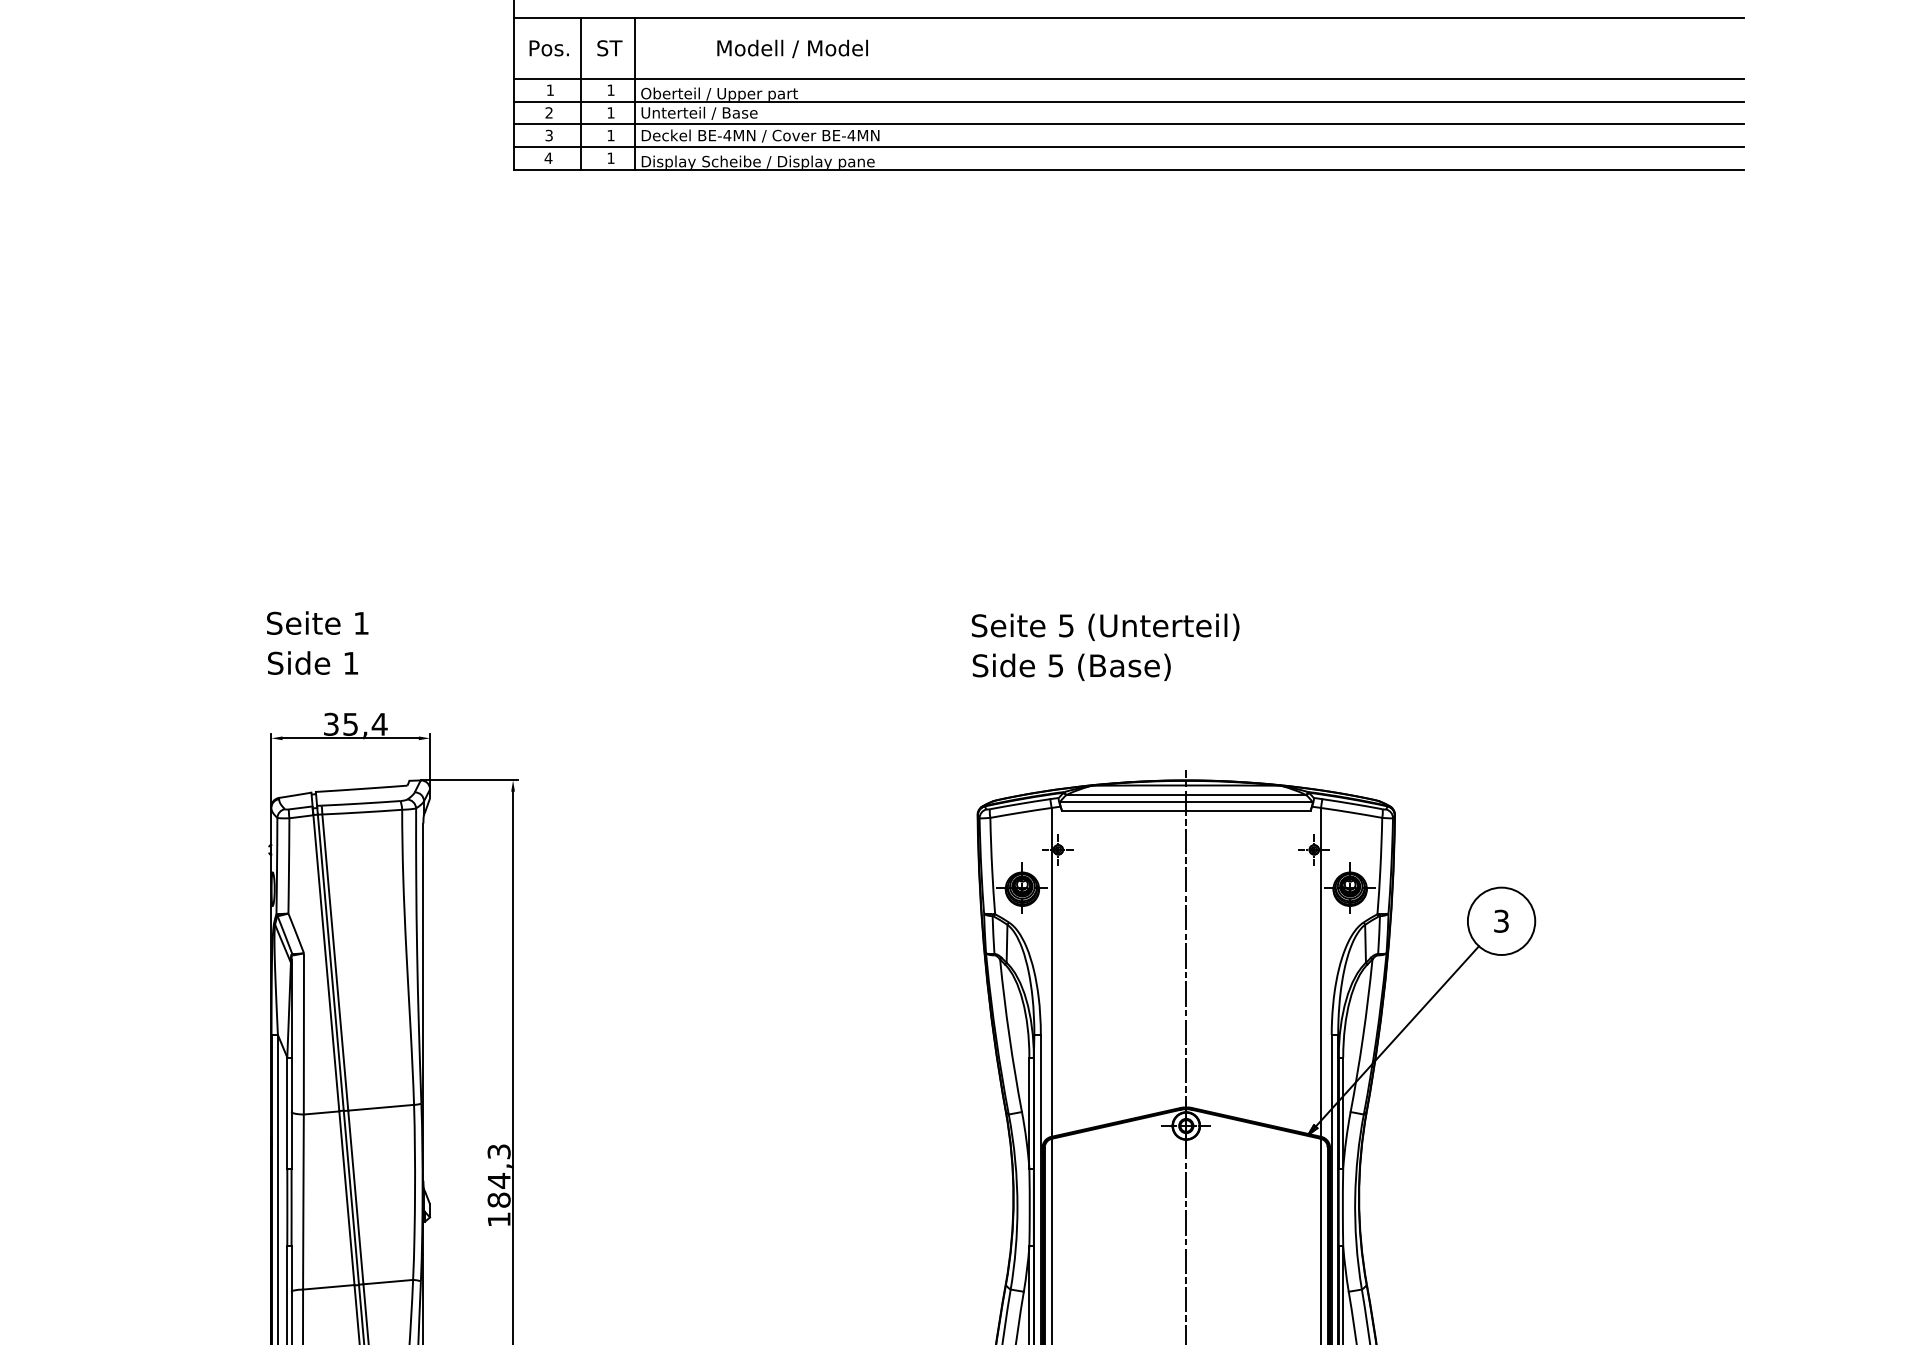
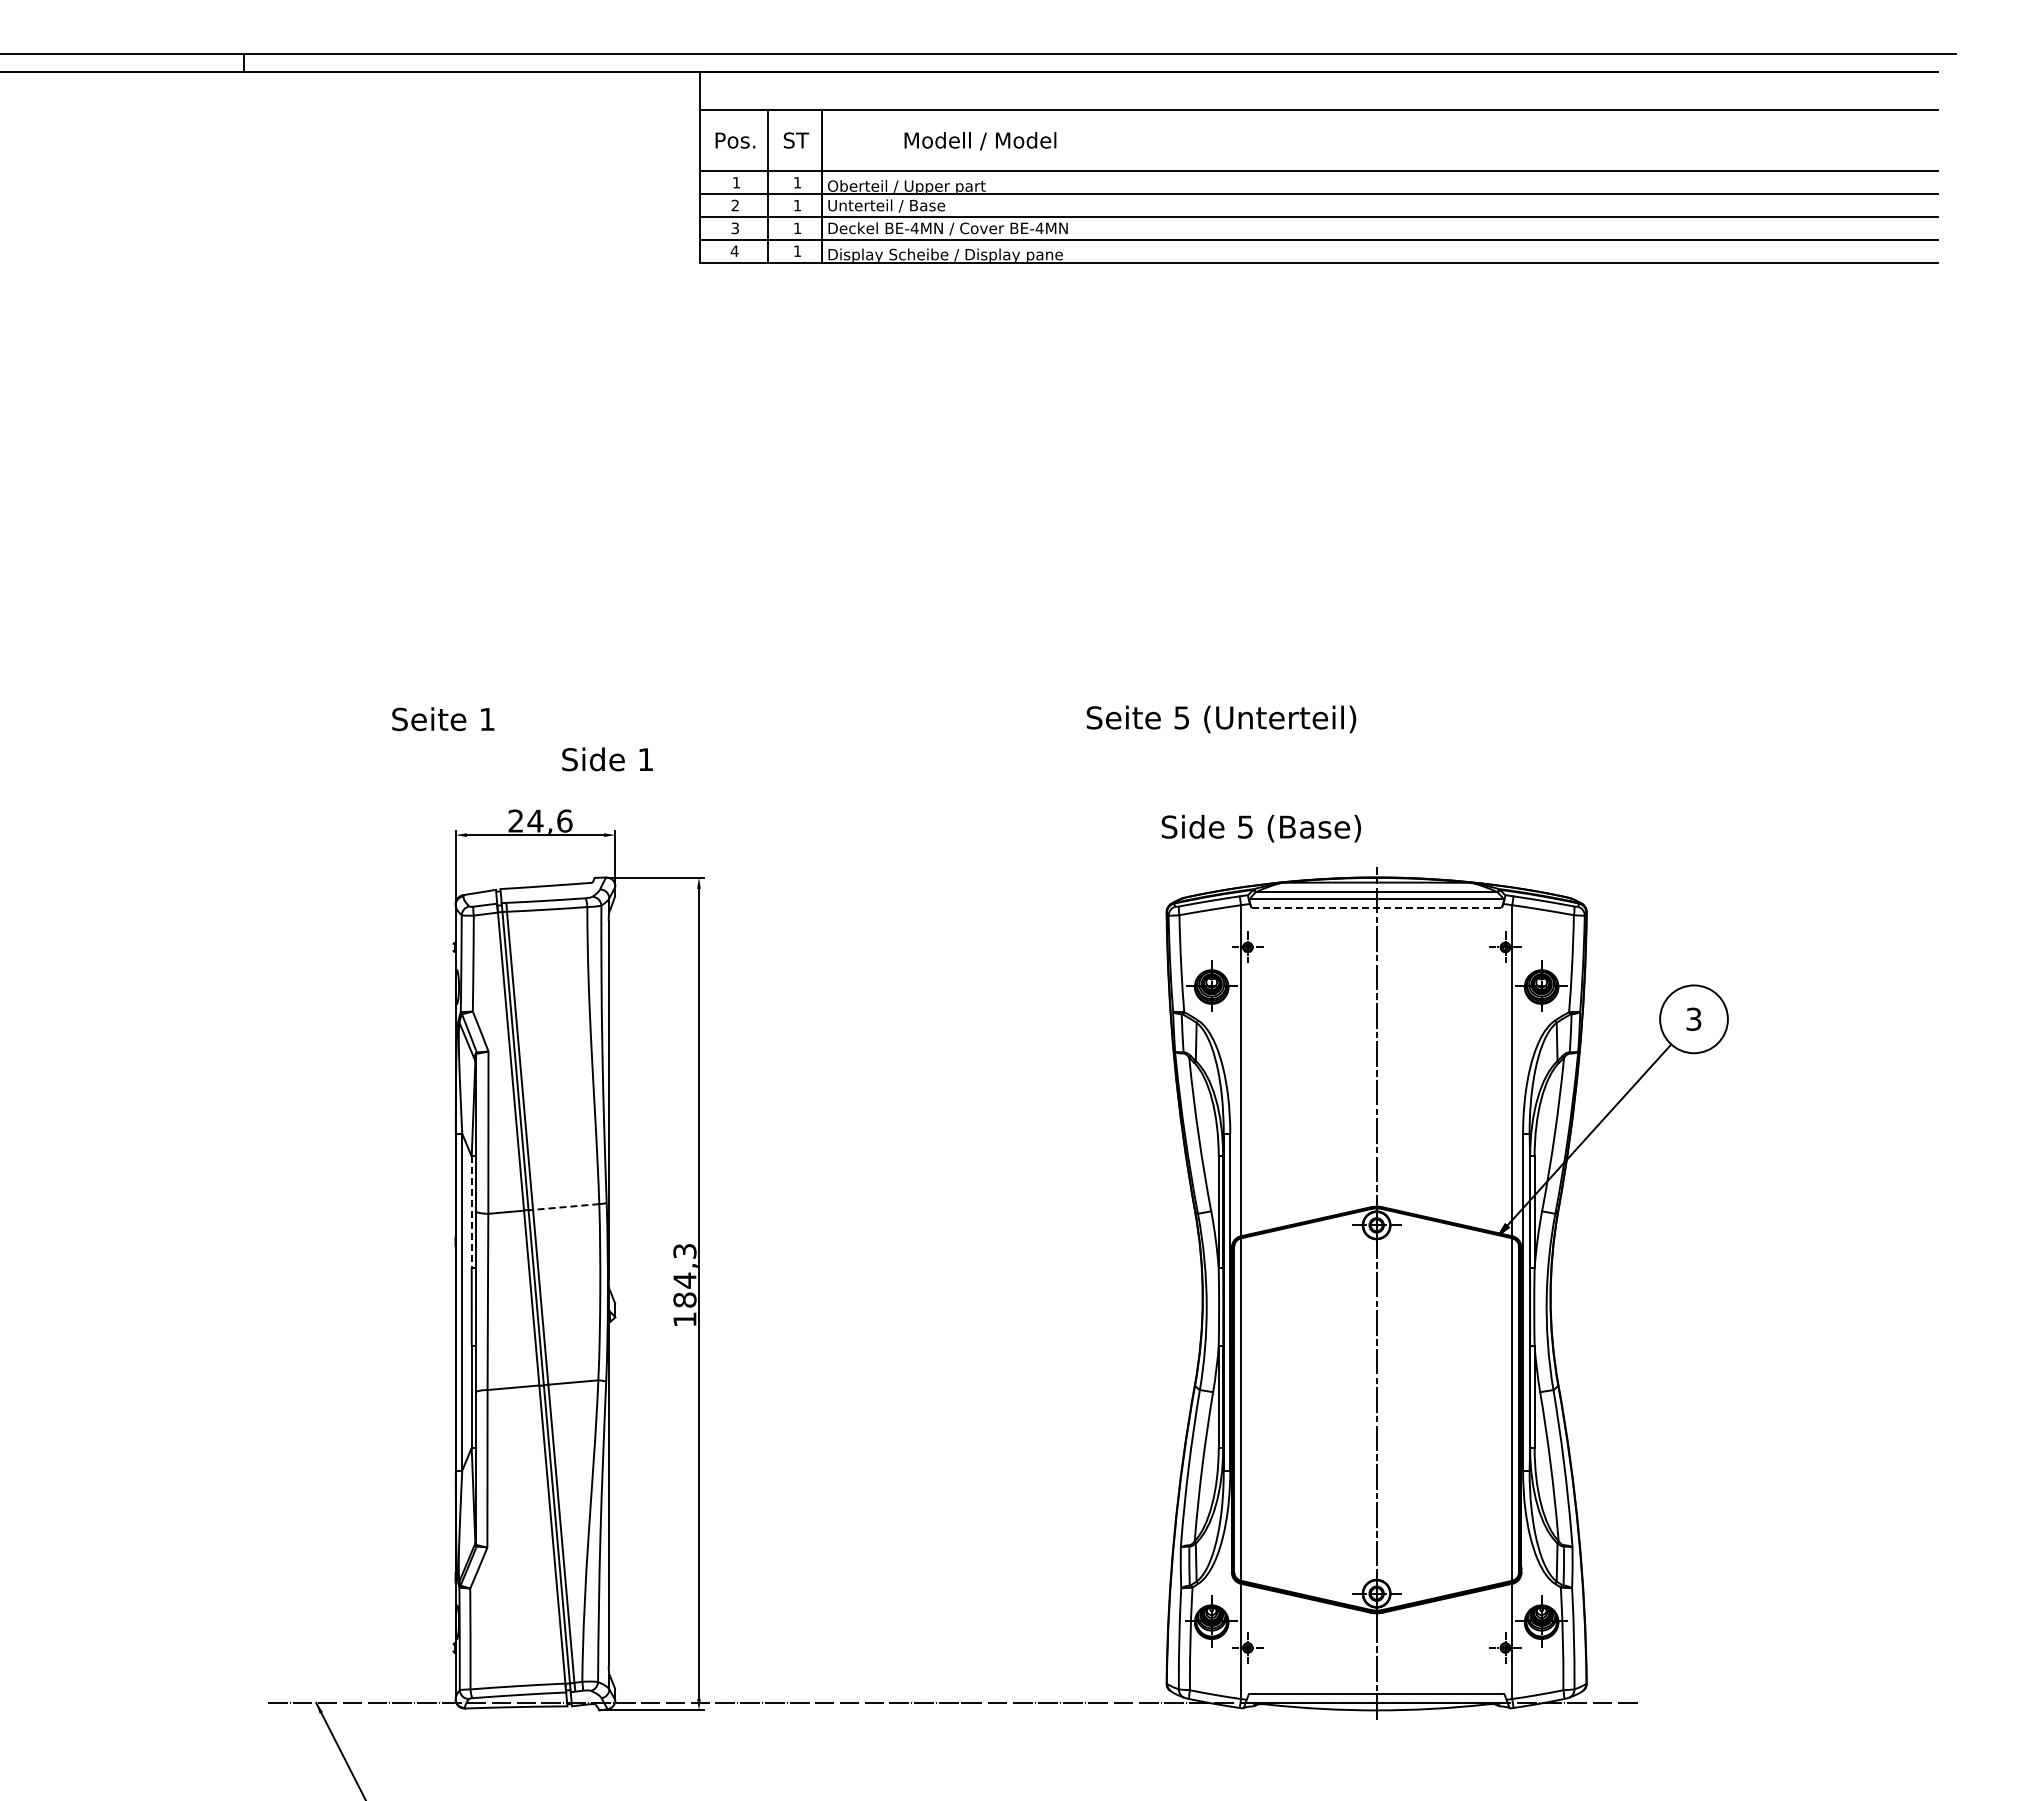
text: (317, 623) -> (443, 719), moved
text: (1105, 627) -> (1221, 719), moved
text: (312, 663) -> (607, 759), moved
text: (1070, 667) -> (1260, 828), moved
text: (355, 723) -> (540, 820), 35,4 -> 24,6
line: (1187, 811) -> (1377, 908), solid -> dashed
line: (380, 1108) -> (565, 1207), solid -> dashed
line: (287, 1113) -> (471, 1212), solid -> dashed

